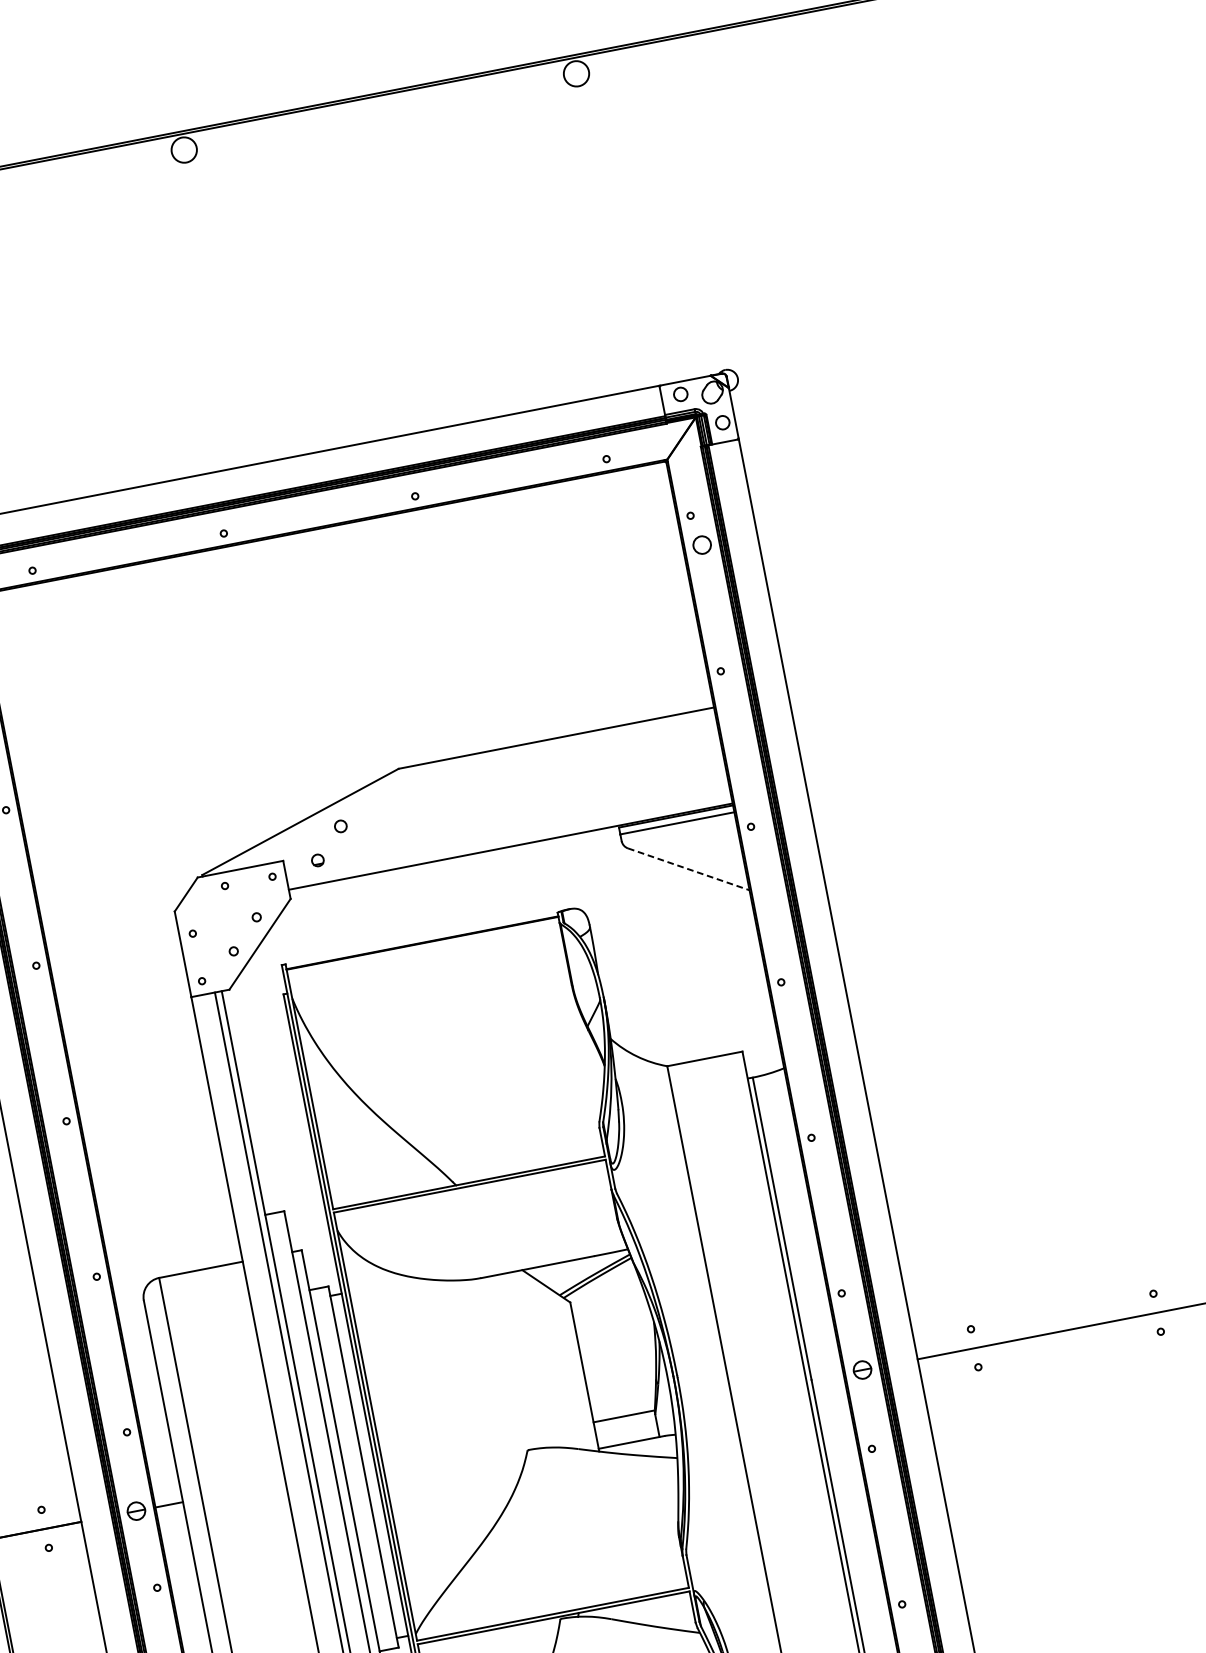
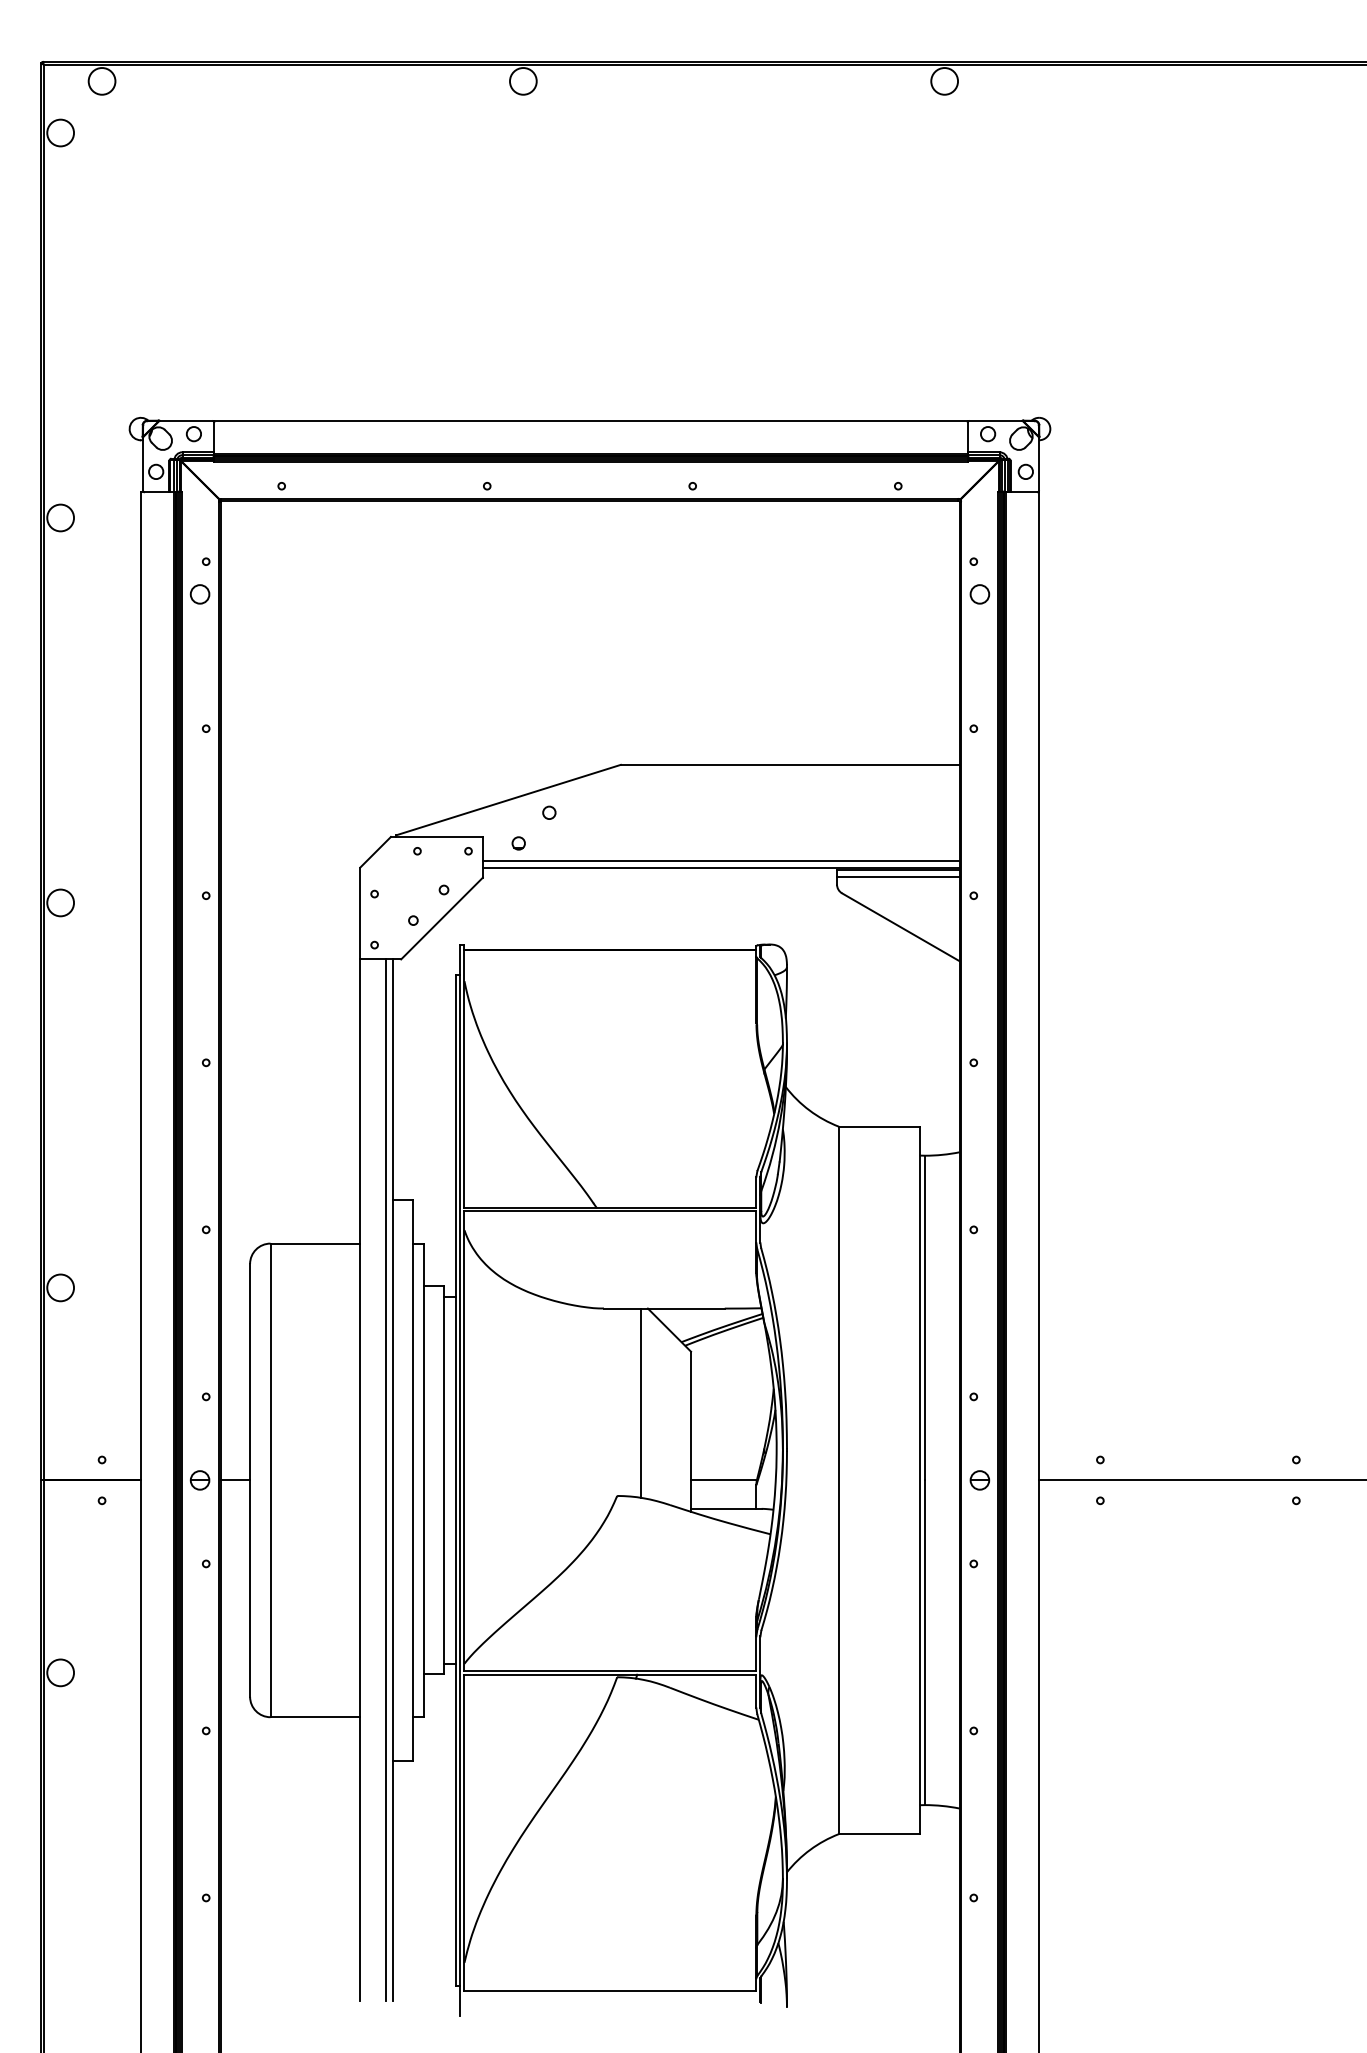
line: (508, 839) -> (720, 860), added
line: (688, 869) -> (900, 927), dashed -> solid
line: (532, 1358) -> (640, 1402), added

